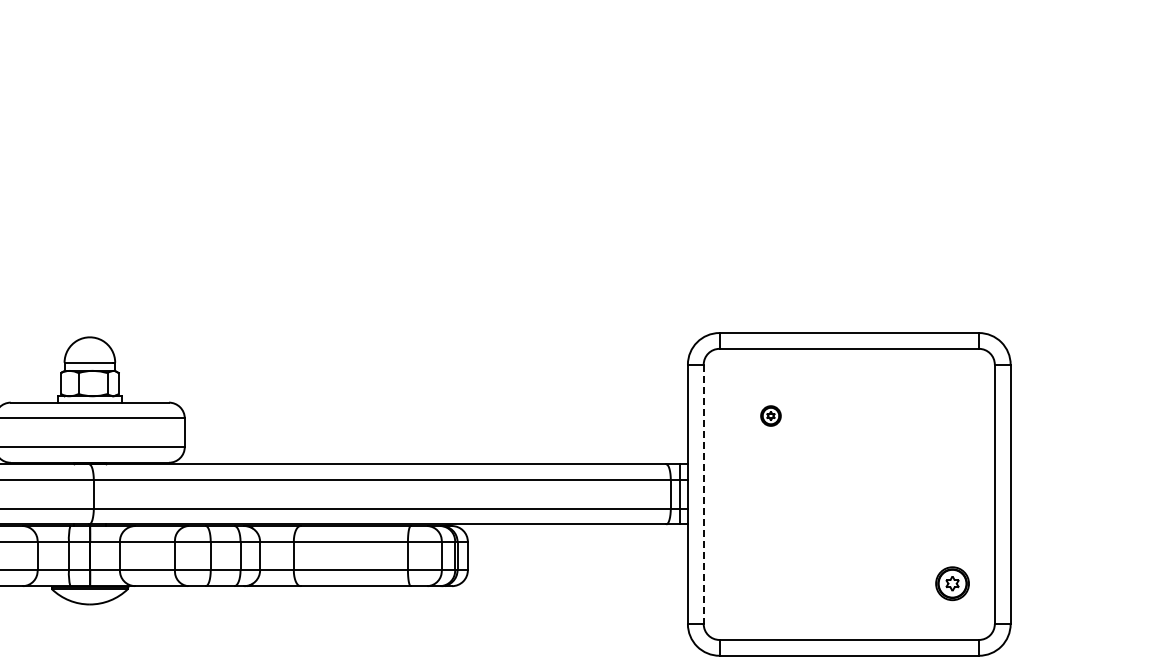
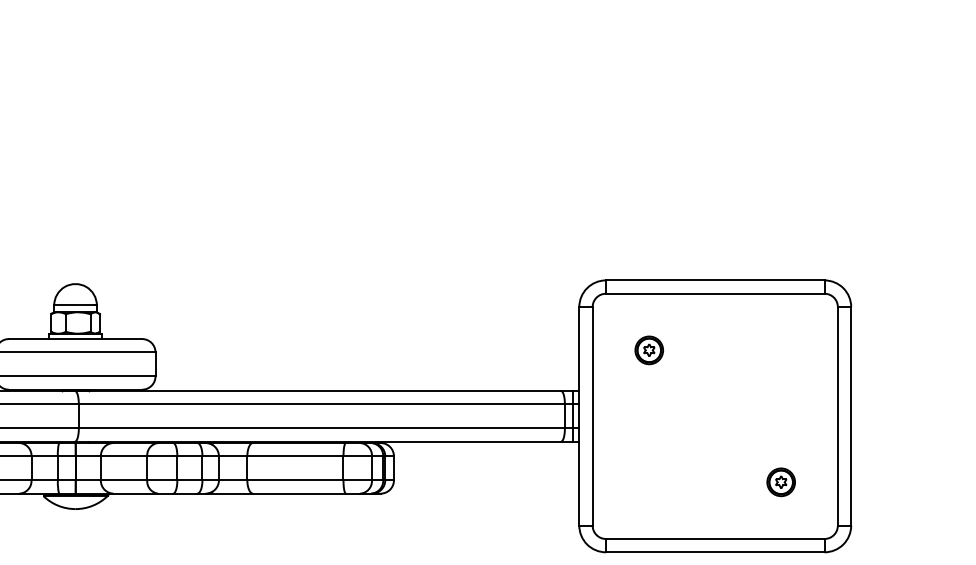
part: (770, 415) -> (648, 349), size x1.67
line: (703, 494) -> (592, 416), dashed -> solid
part: (952, 583) -> (781, 482), moved

